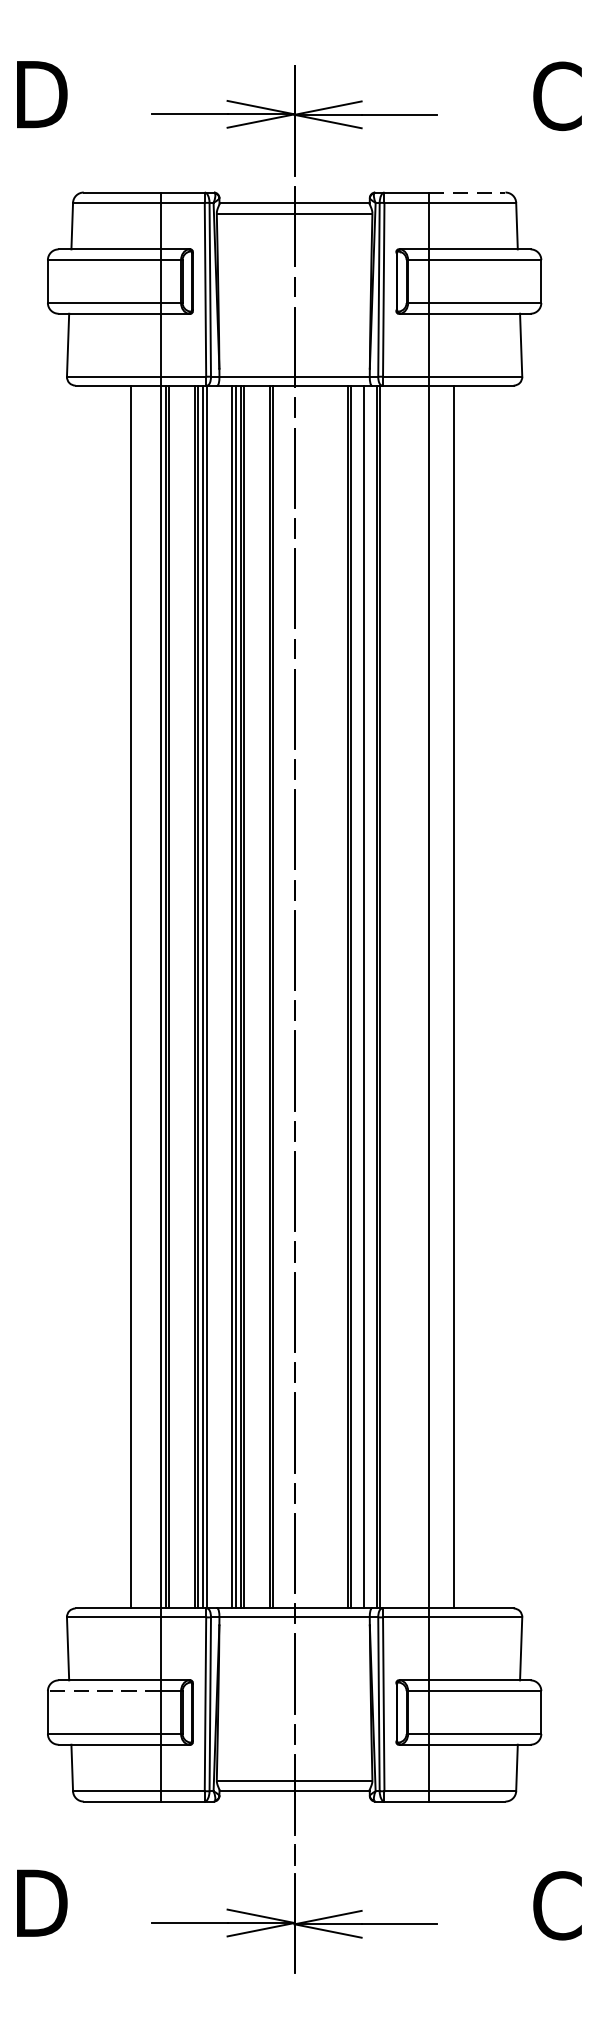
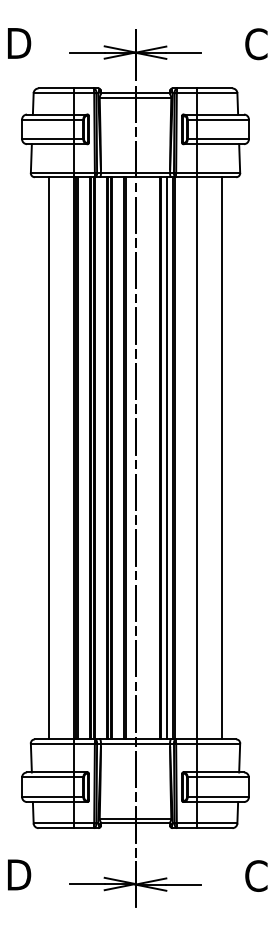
line: (466, 192) -> (214, 88), dashed -> solid
line: (131, 997) -> (49, 458), moved
line: (453, 997) -> (221, 458), moved
line: (103, 1691) -> (47, 777), dashed -> solid

